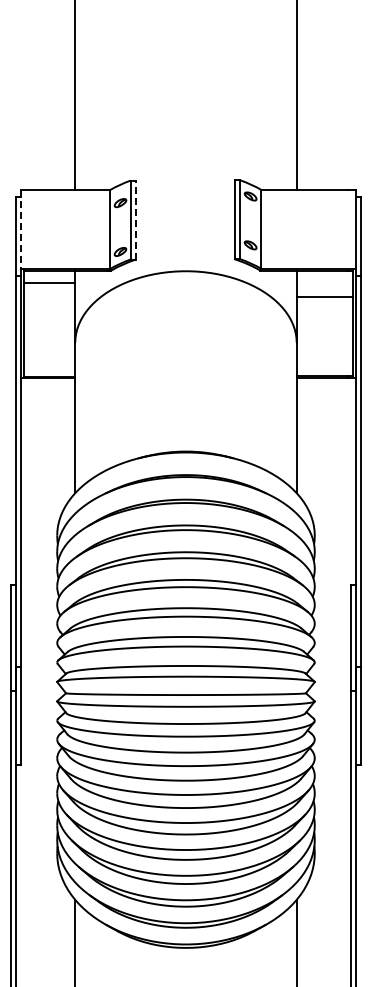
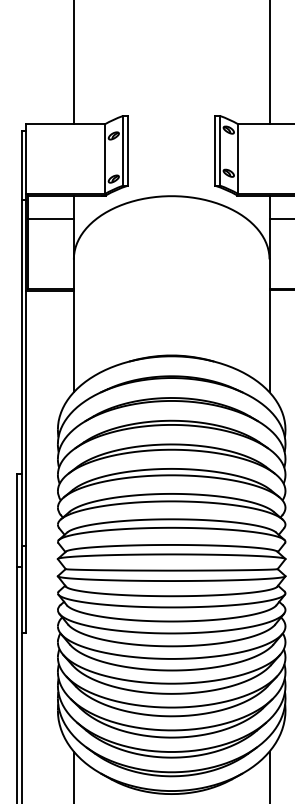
line: (136, 219) -> (127, 150), dashed -> solid
line: (21, 230) -> (26, 160), dashed -> solid
line: (49, 282) -> (51, 219), moved

